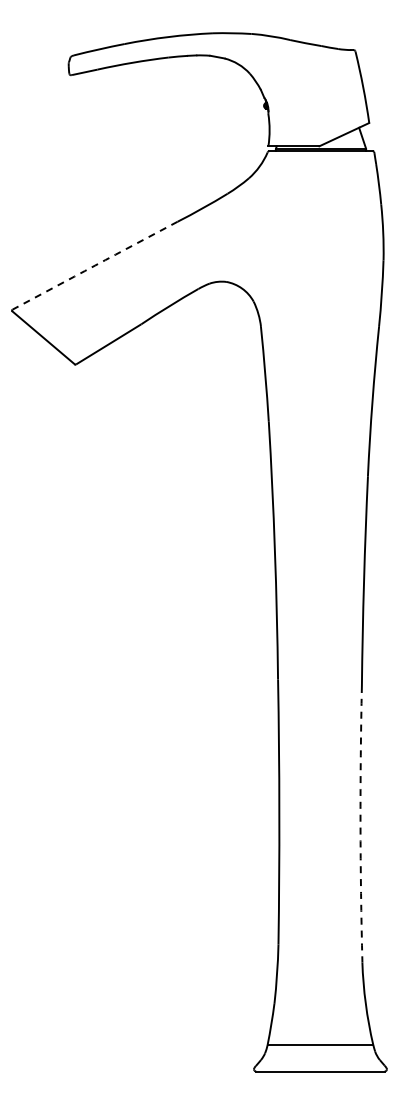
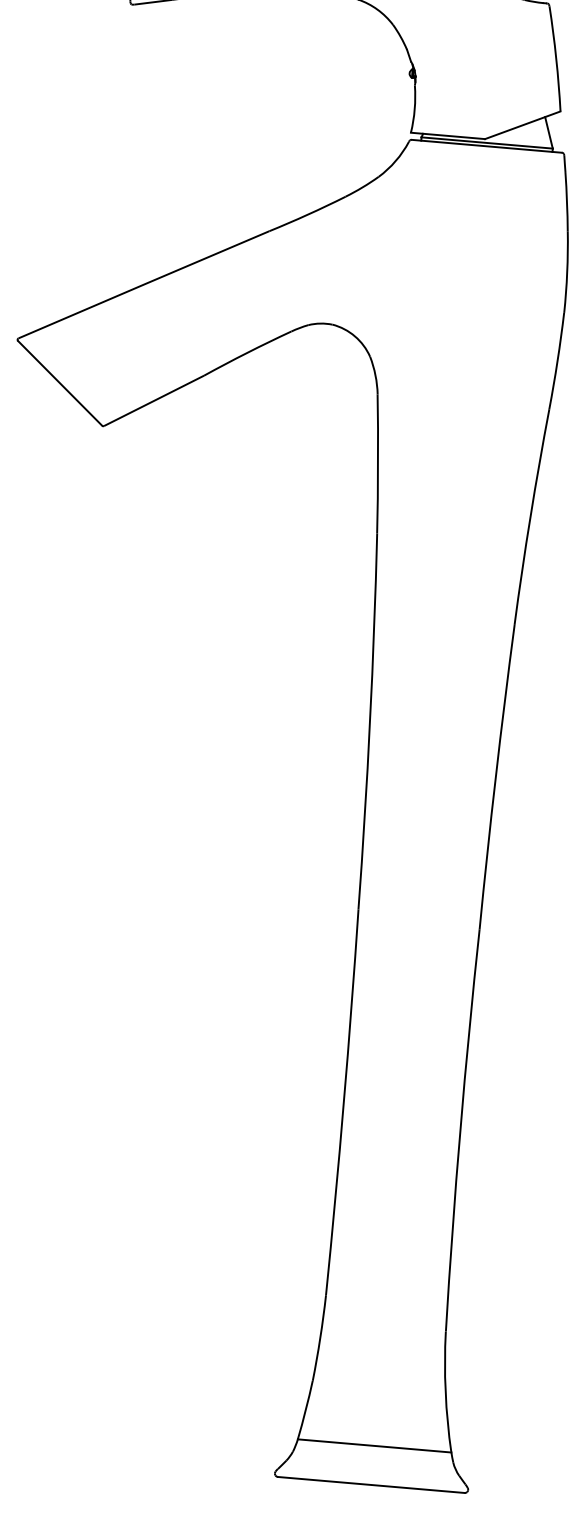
arc: (95, 265) -> (144, 284), dashed -> solid
arc: (360, 824) -> (460, 1130), dashed -> solid

